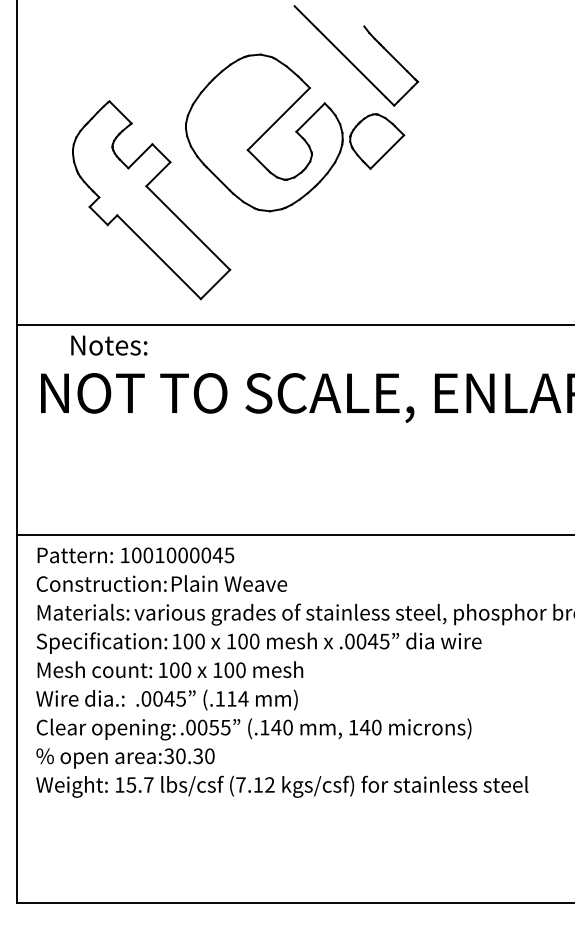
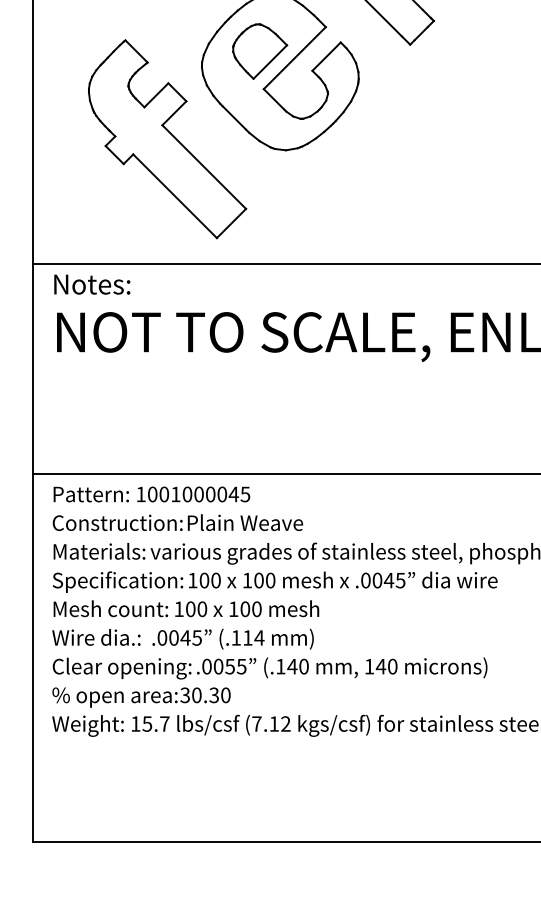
part: (377, 141) -> (260, 51), moved
text: (109, 345) -> (92, 284), moved

